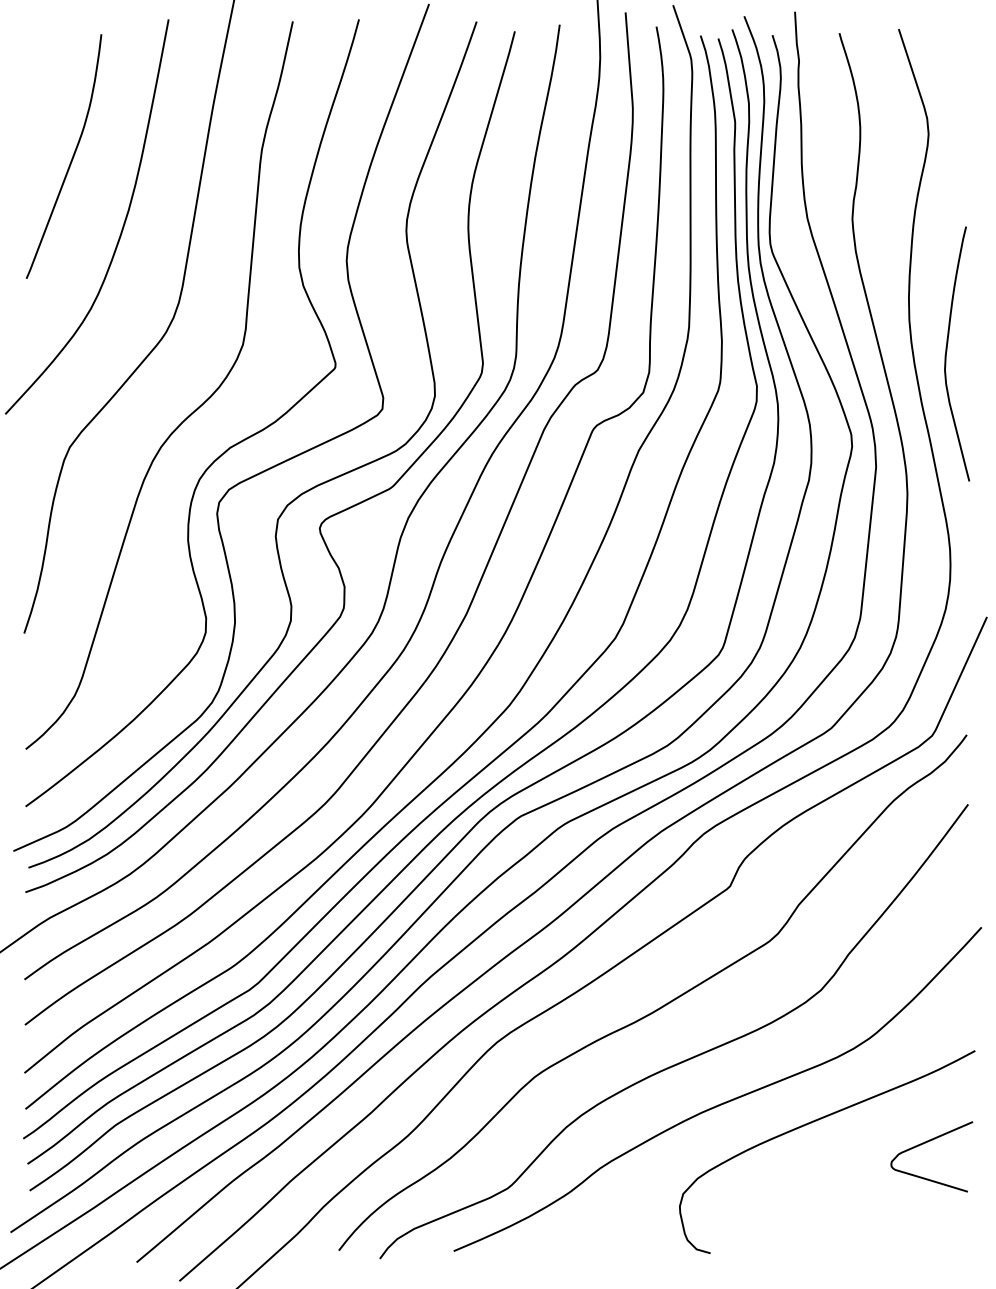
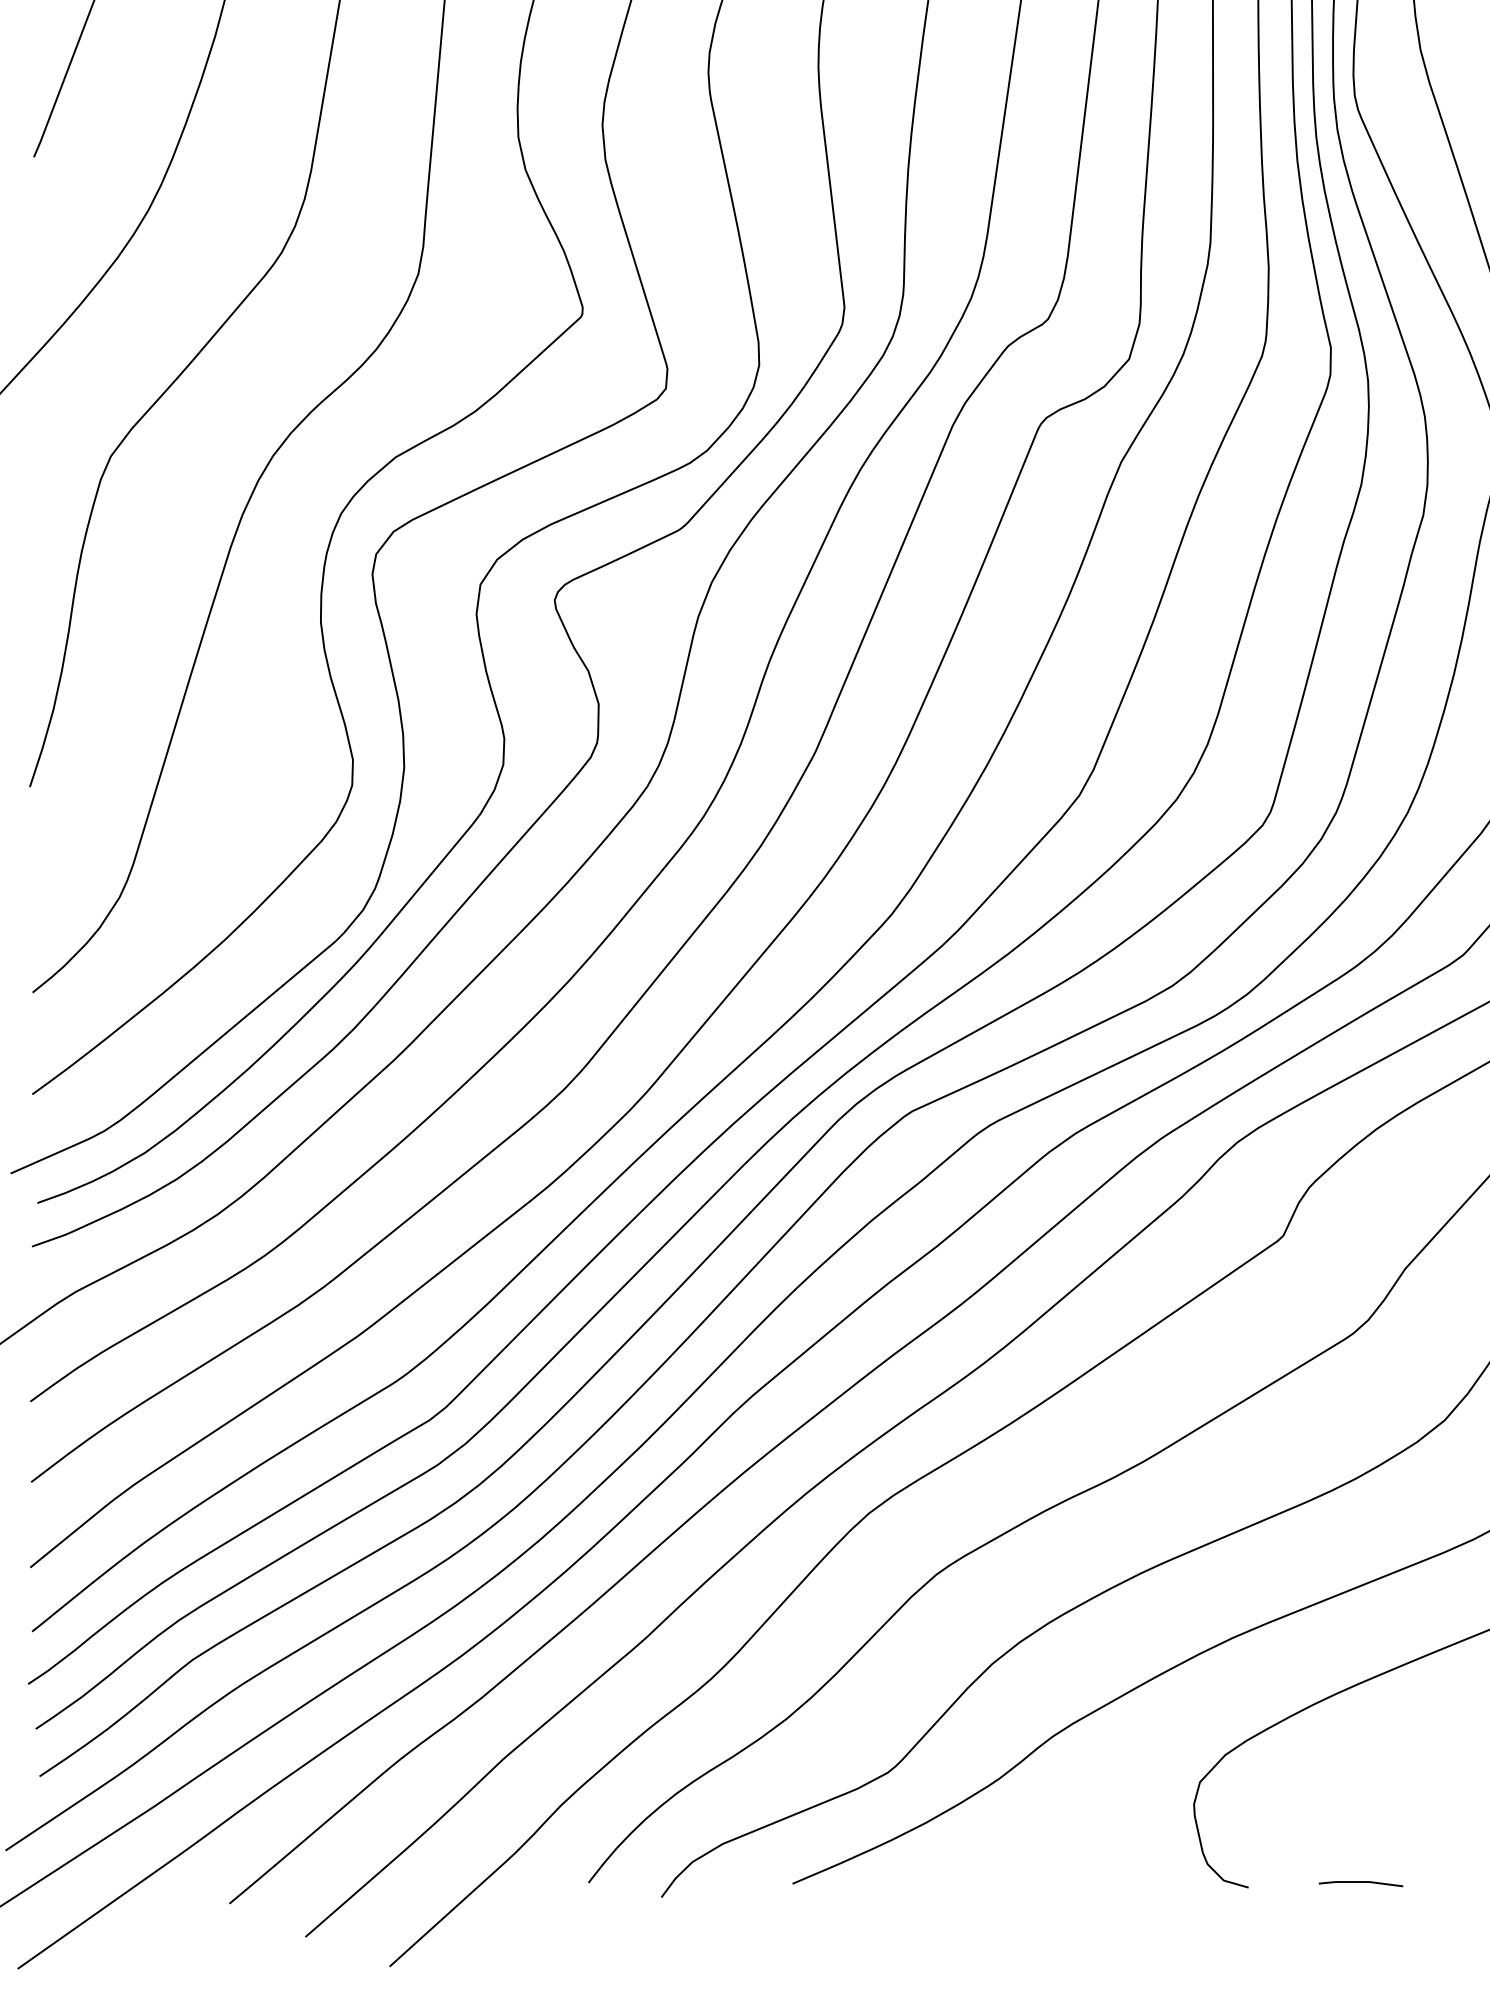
line: (773, 1251) -> (1360, 1884), added

